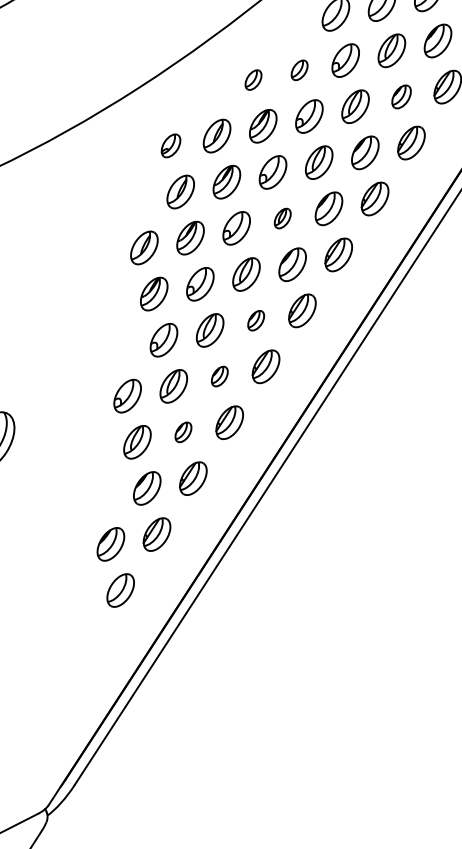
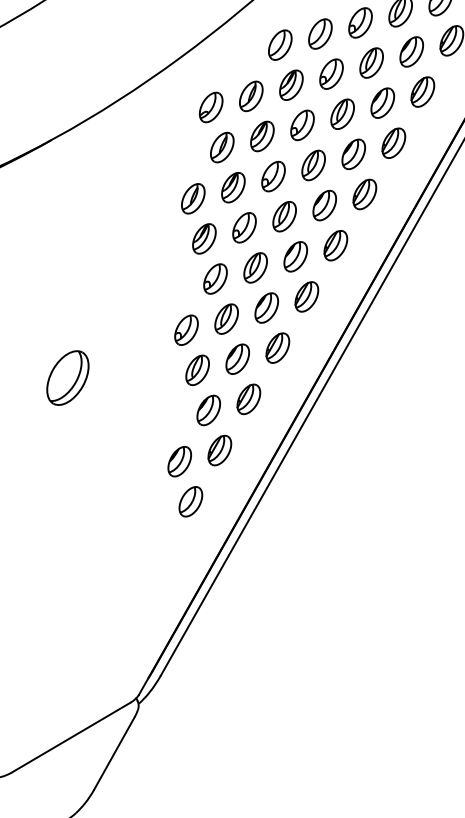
part: (299, 69) -> (320, 33), size x1.67
part: (253, 79) -> (280, 44), size x1.67
part: (401, 96) -> (411, 51), size x1.43
part: (171, 145) -> (211, 107), size x1.43
part: (282, 218) -> (313, 165), size x1.67
part: (256, 320) -> (295, 256), size x1.67
part: (219, 375) -> (266, 307), size x1.67
part: (183, 431) -> (237, 358), size x1.67

